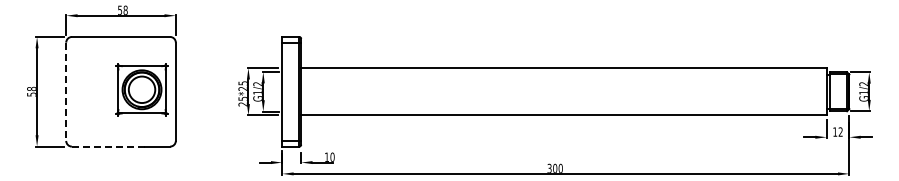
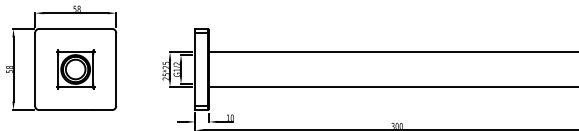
part: (141, 89) -> (75, 69), moved
line: (66, 92) -> (35, 70), dashed -> solid
line: (108, 146) -> (66, 110), dashed -> solid

